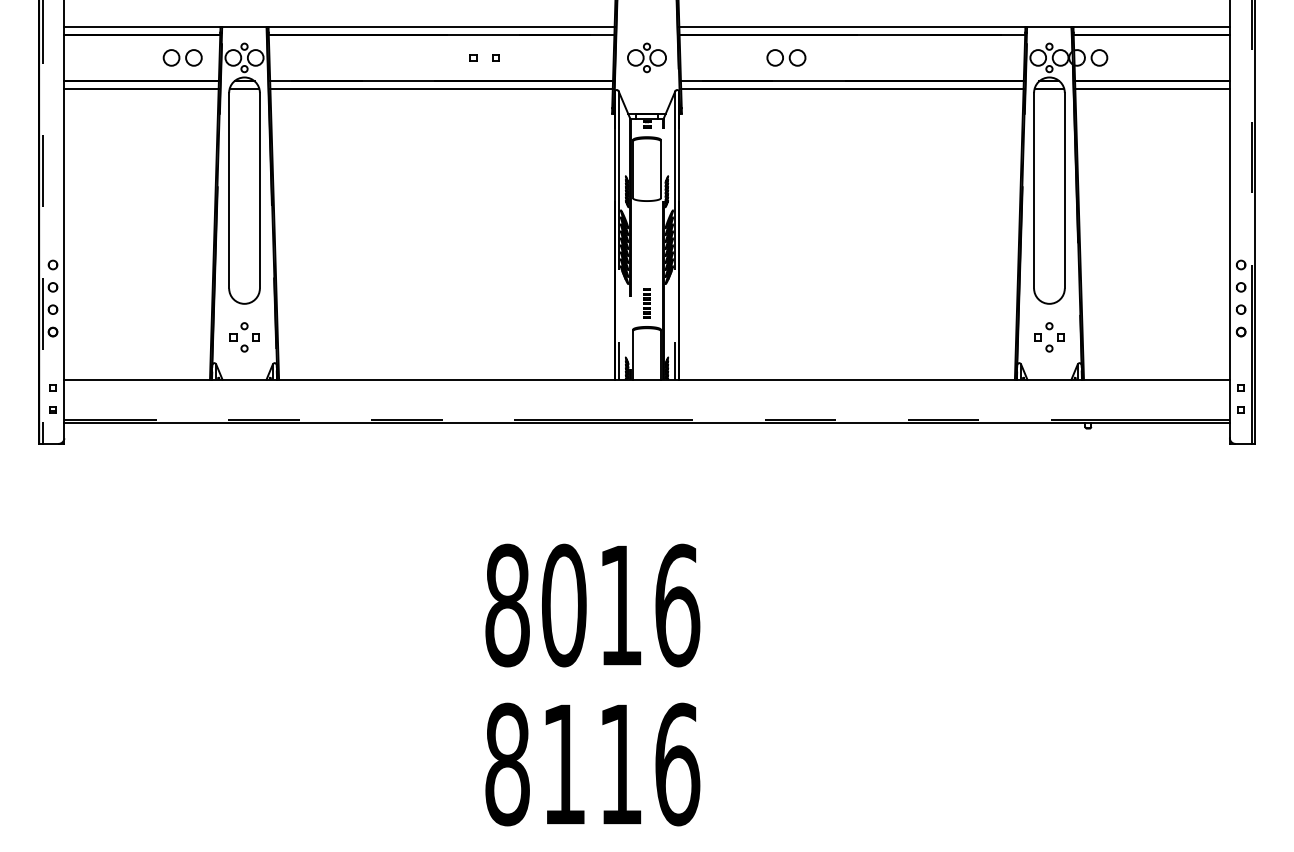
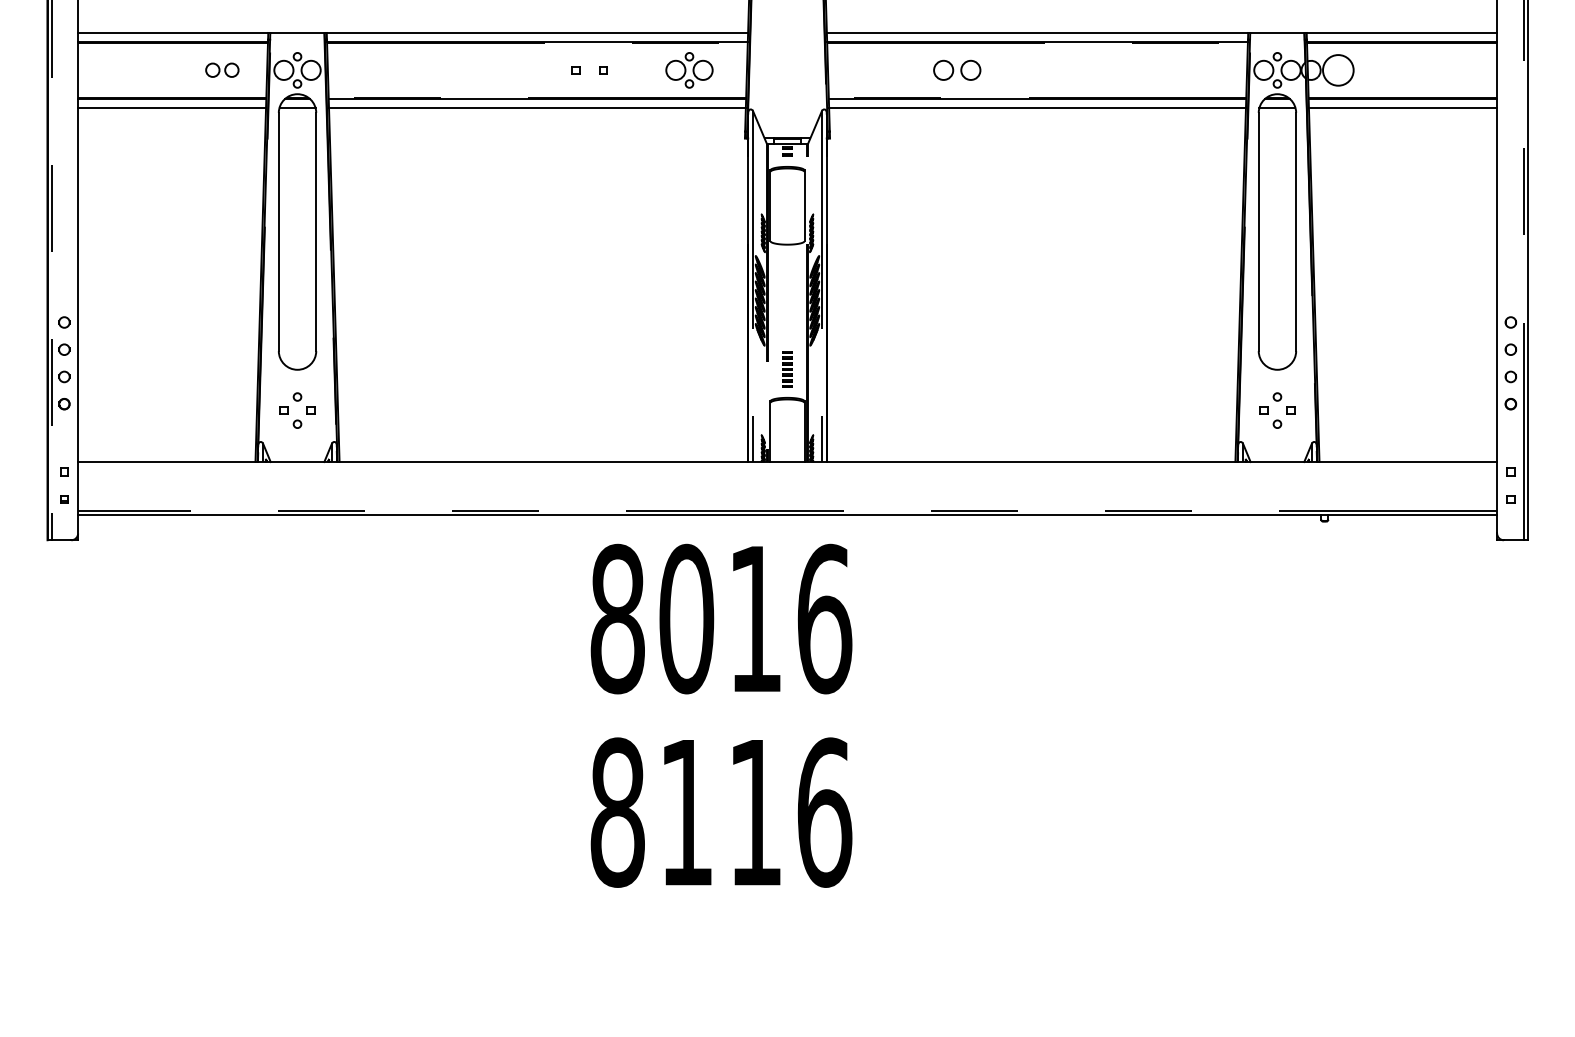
part: (182, 57) -> (222, 69), size x0.7
circle: (1098, 57) -> (1337, 69), size x1.6
part: (647, 58) -> (689, 70), moved
text: (592, 684) -> (721, 715), moved

